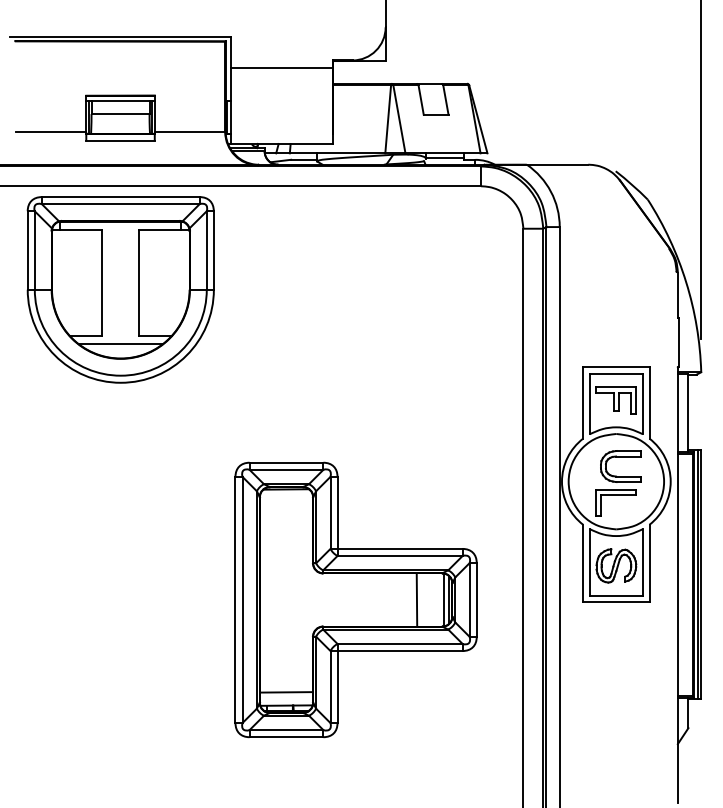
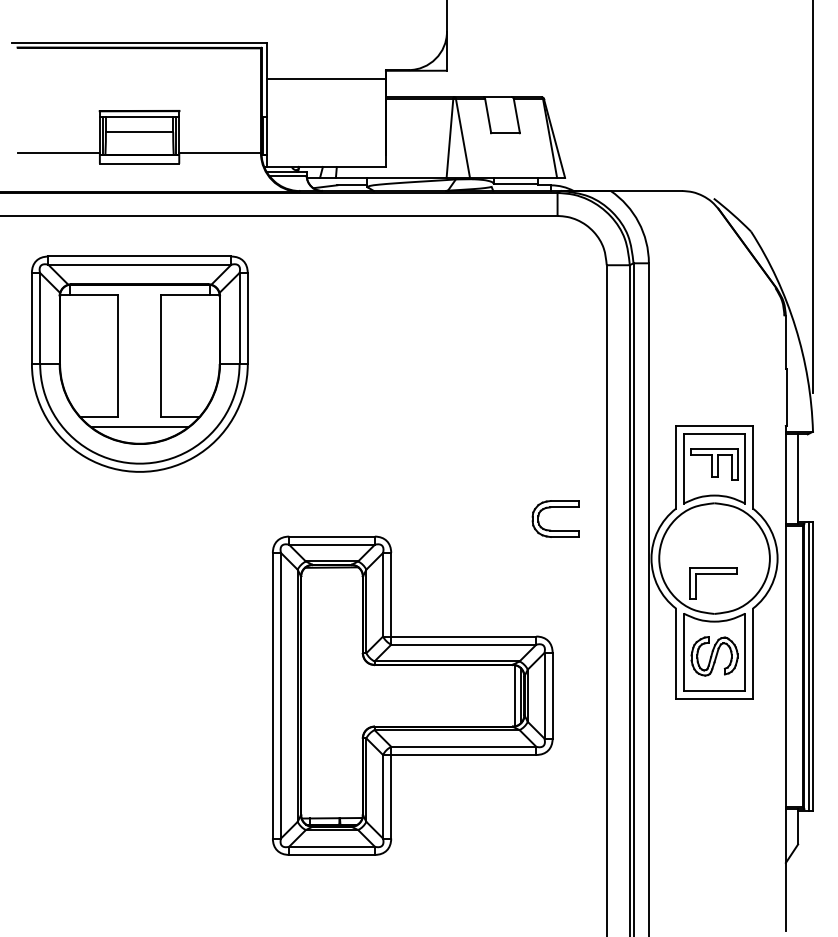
part: (120, 289) -> (139, 363), moved
part: (620, 456) -> (555, 507), moved
line: (417, 599) -> (483, 695), removed
line: (286, 692) -> (331, 802), removed

